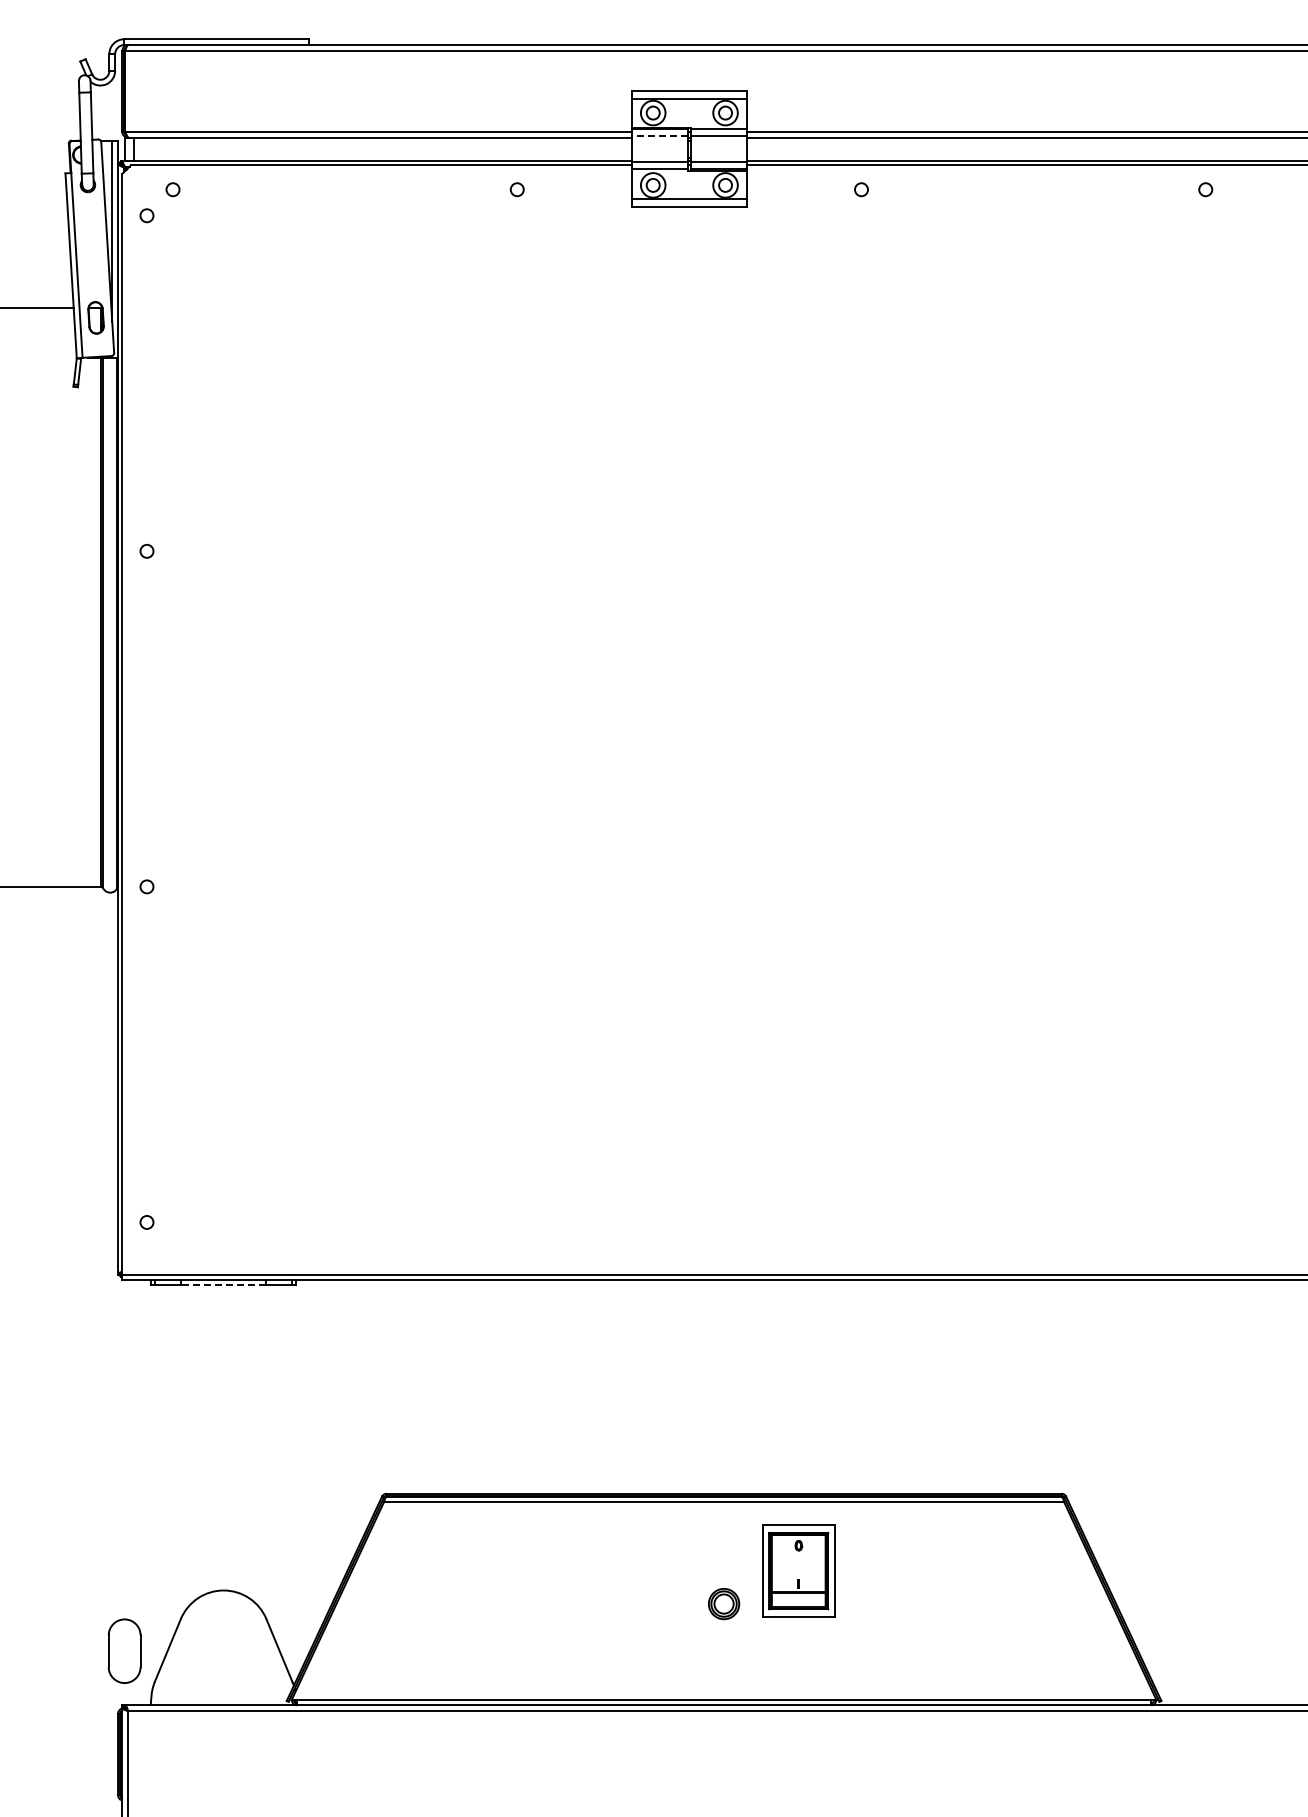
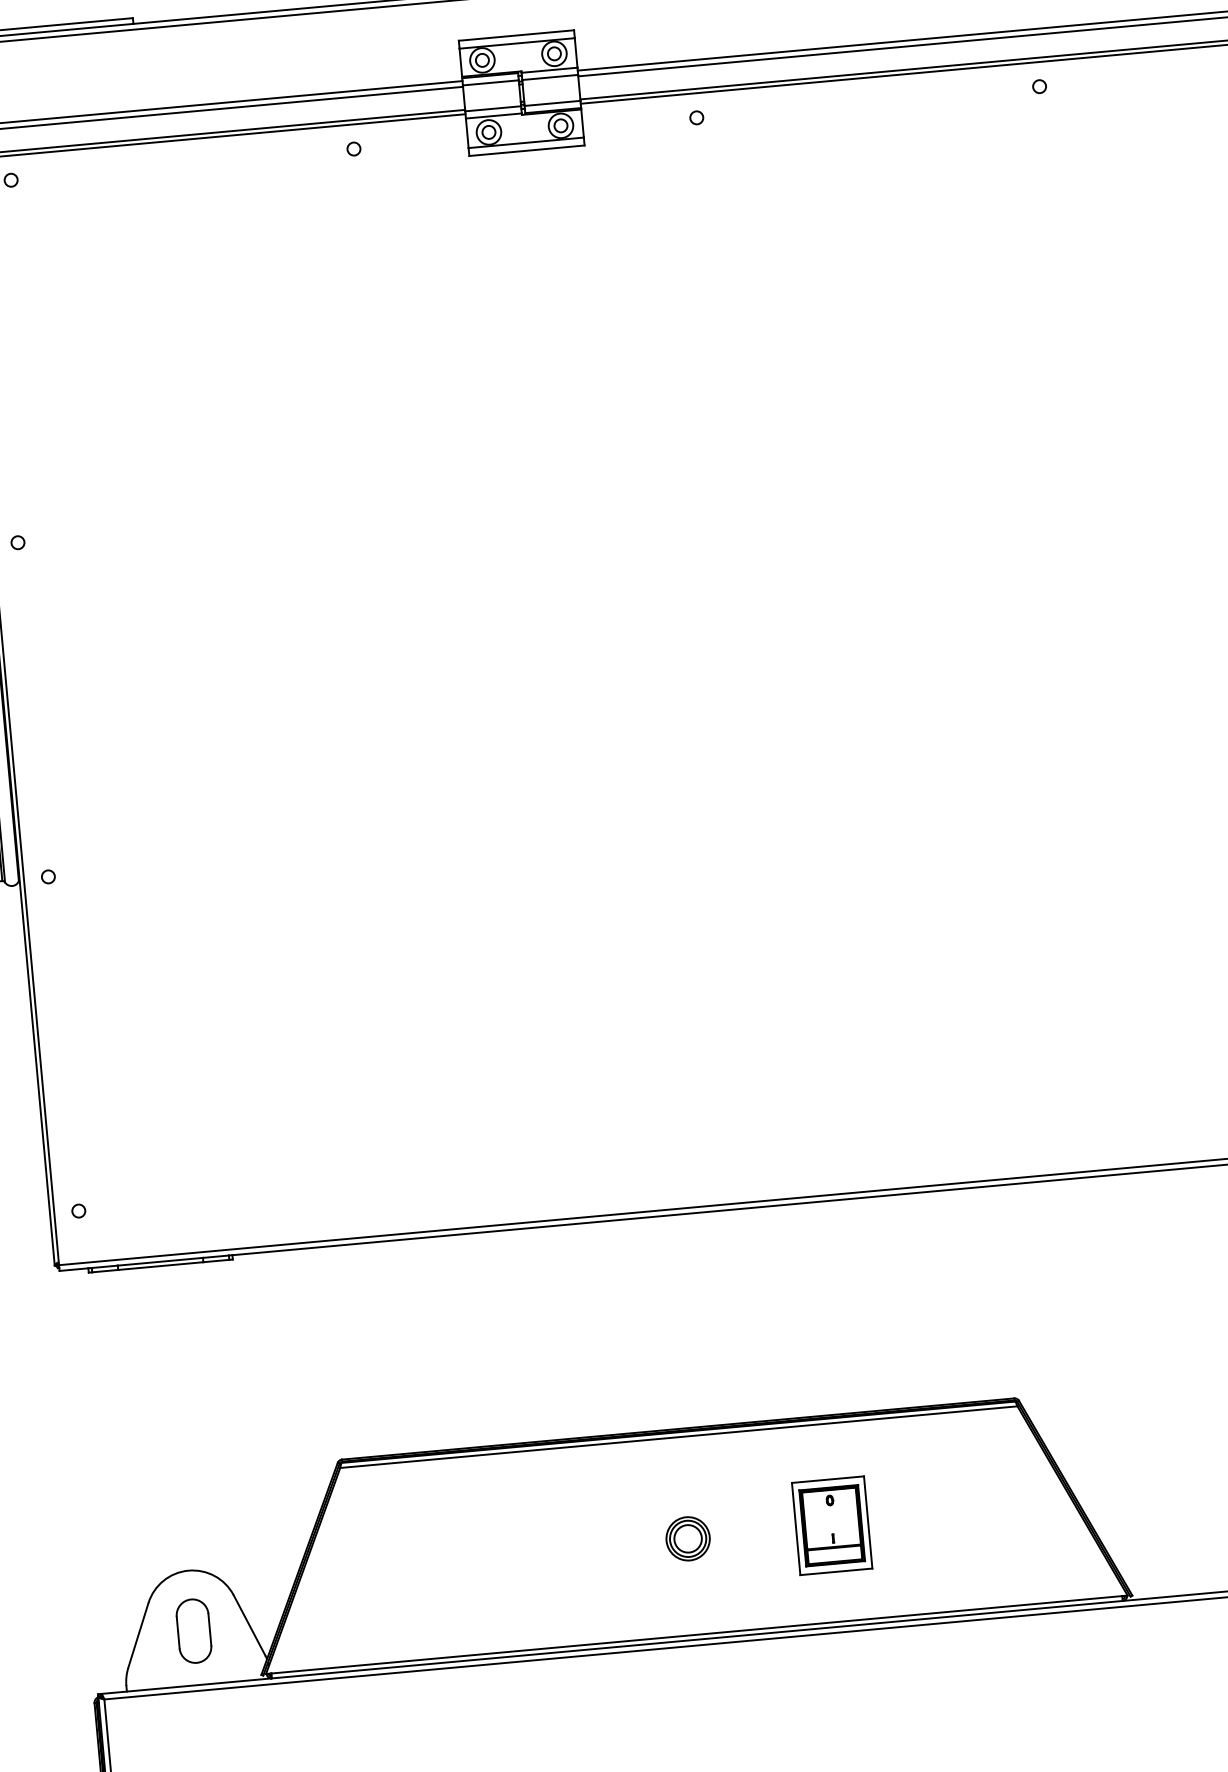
line: (659, 136) -> (490, 83), dashed -> solid
line: (223, 1284) -> (160, 1265), dashed -> solid
part: (798, 1570) -> (831, 1525), moved
part: (723, 1603) -> (687, 1538), size x1.43
part: (124, 1650) -> (193, 1630), moved

